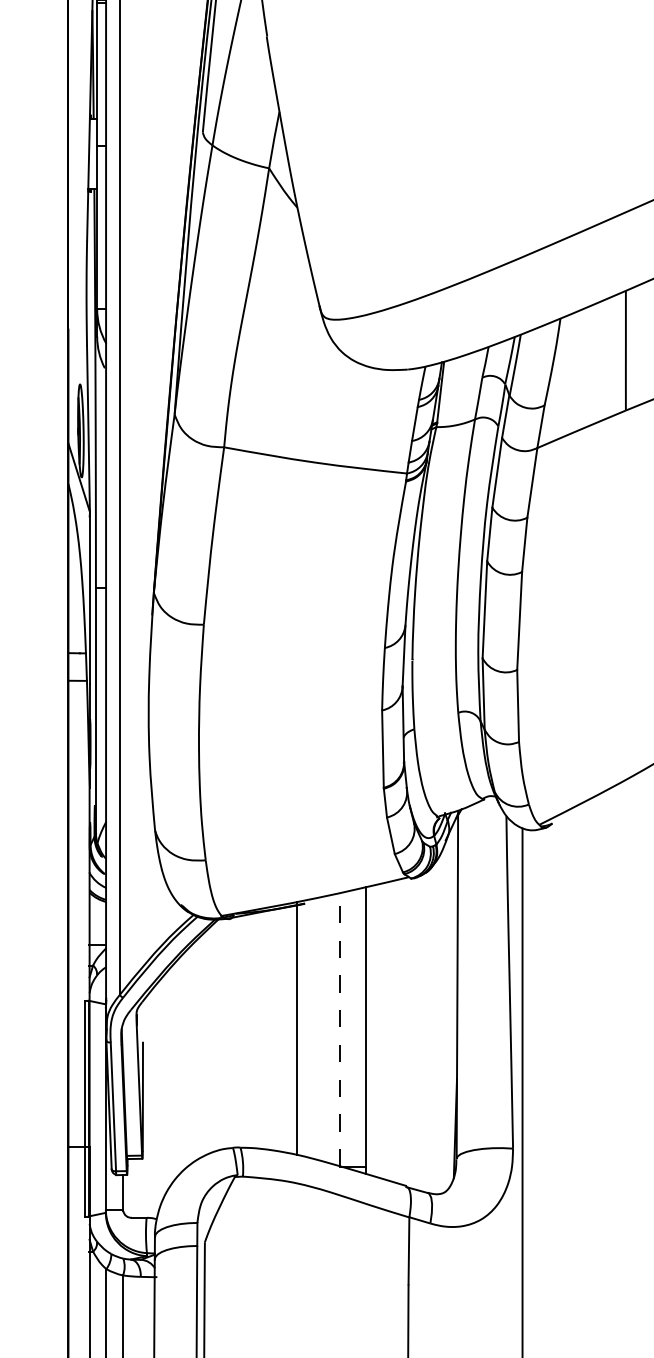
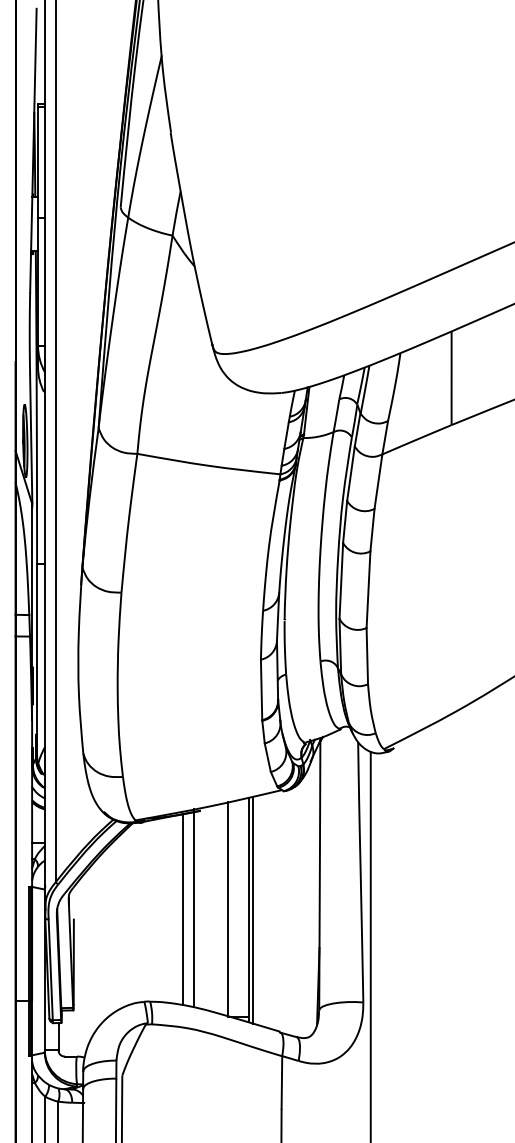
line: (340, 1028) -> (228, 908), dashed -> solid
line: (283, 1029) -> (183, 909), added
line: (371, 1029) -> (252, 909), added

